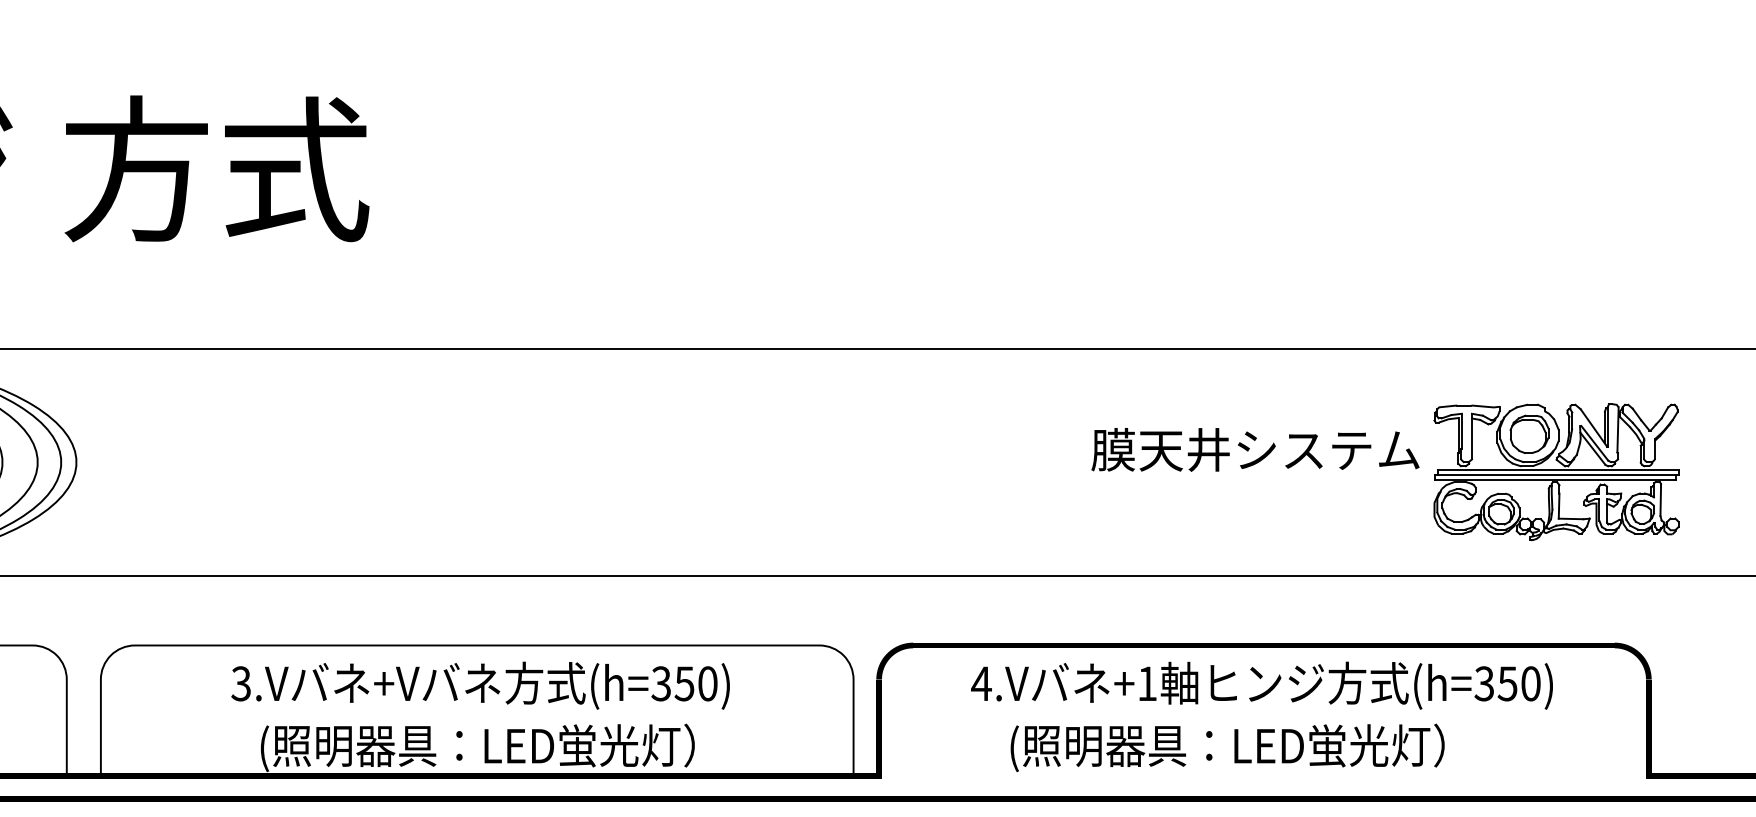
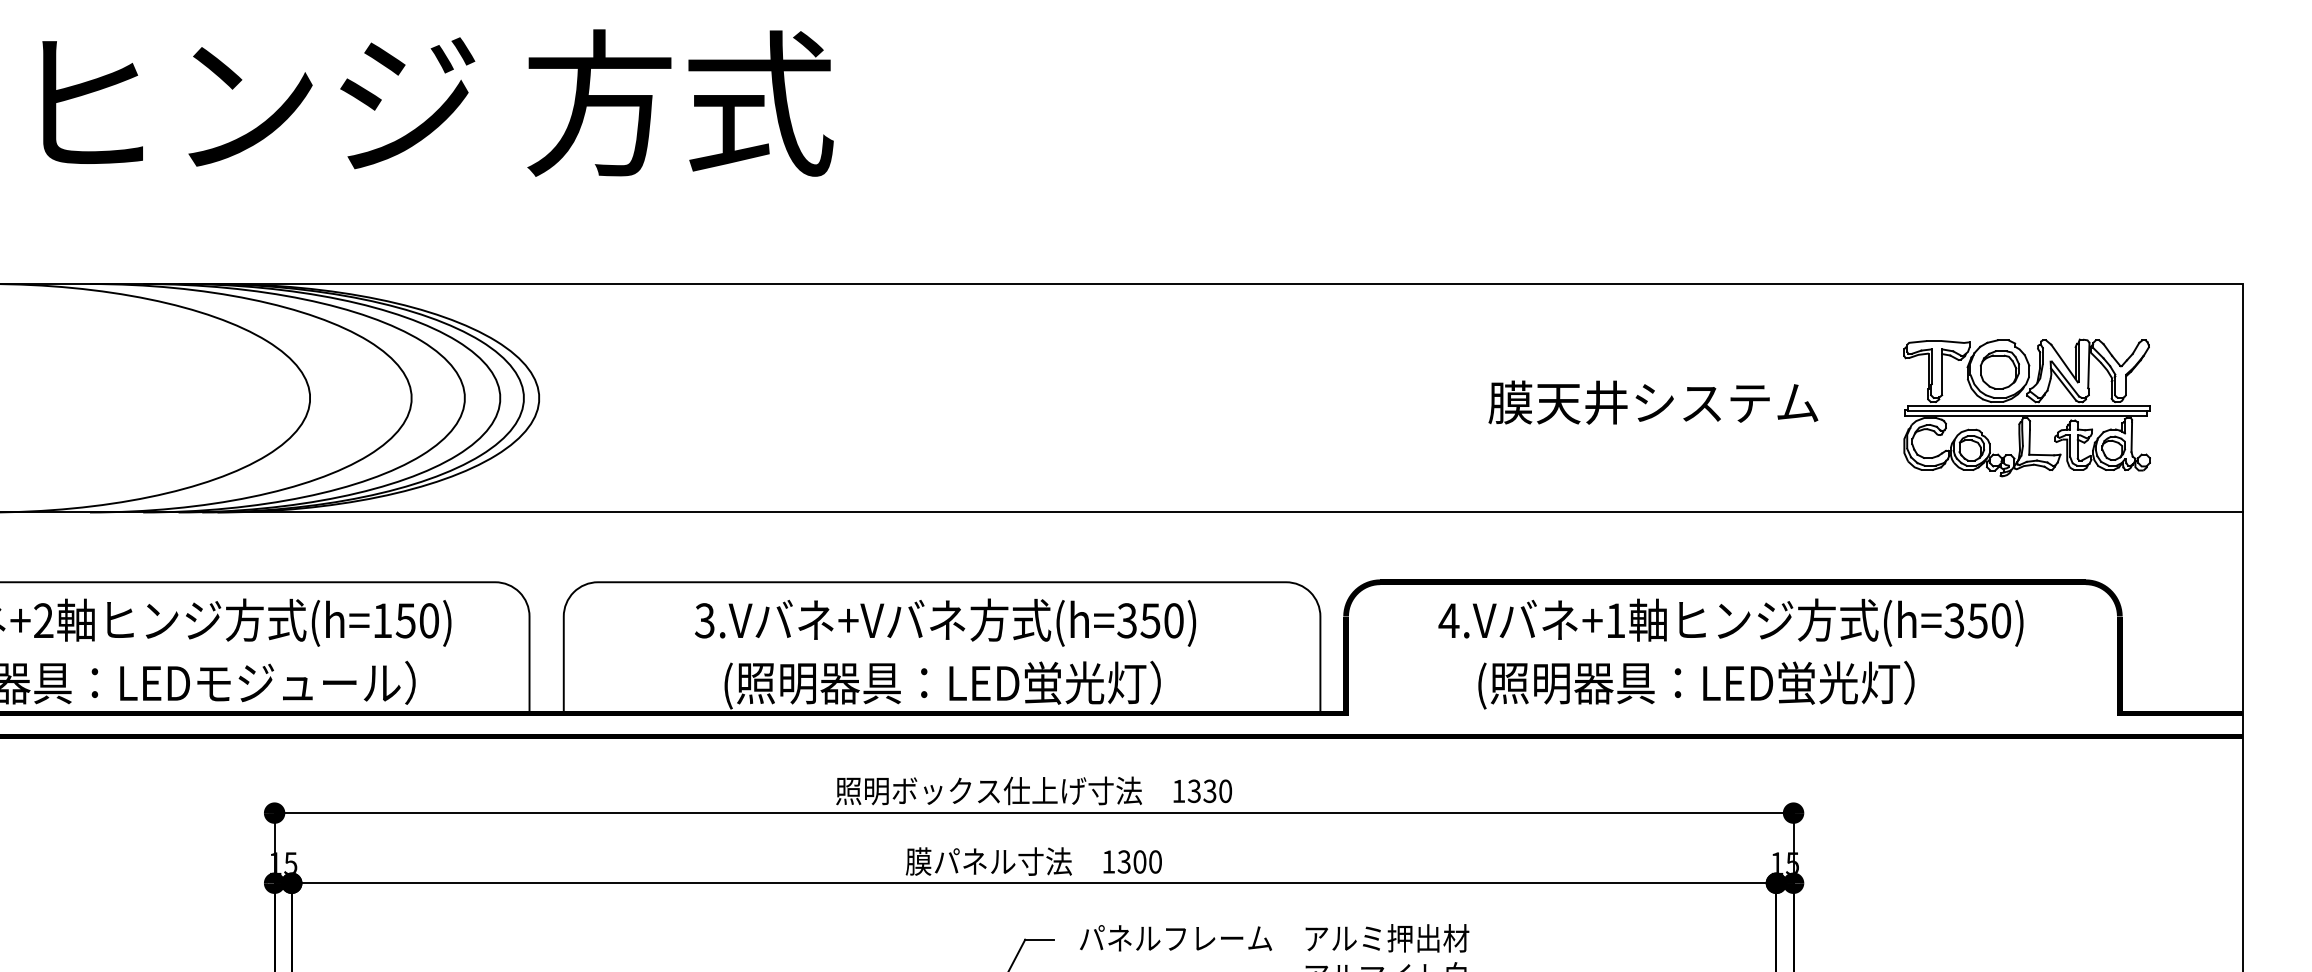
text: (1255, 449) -> (1653, 402), moved

